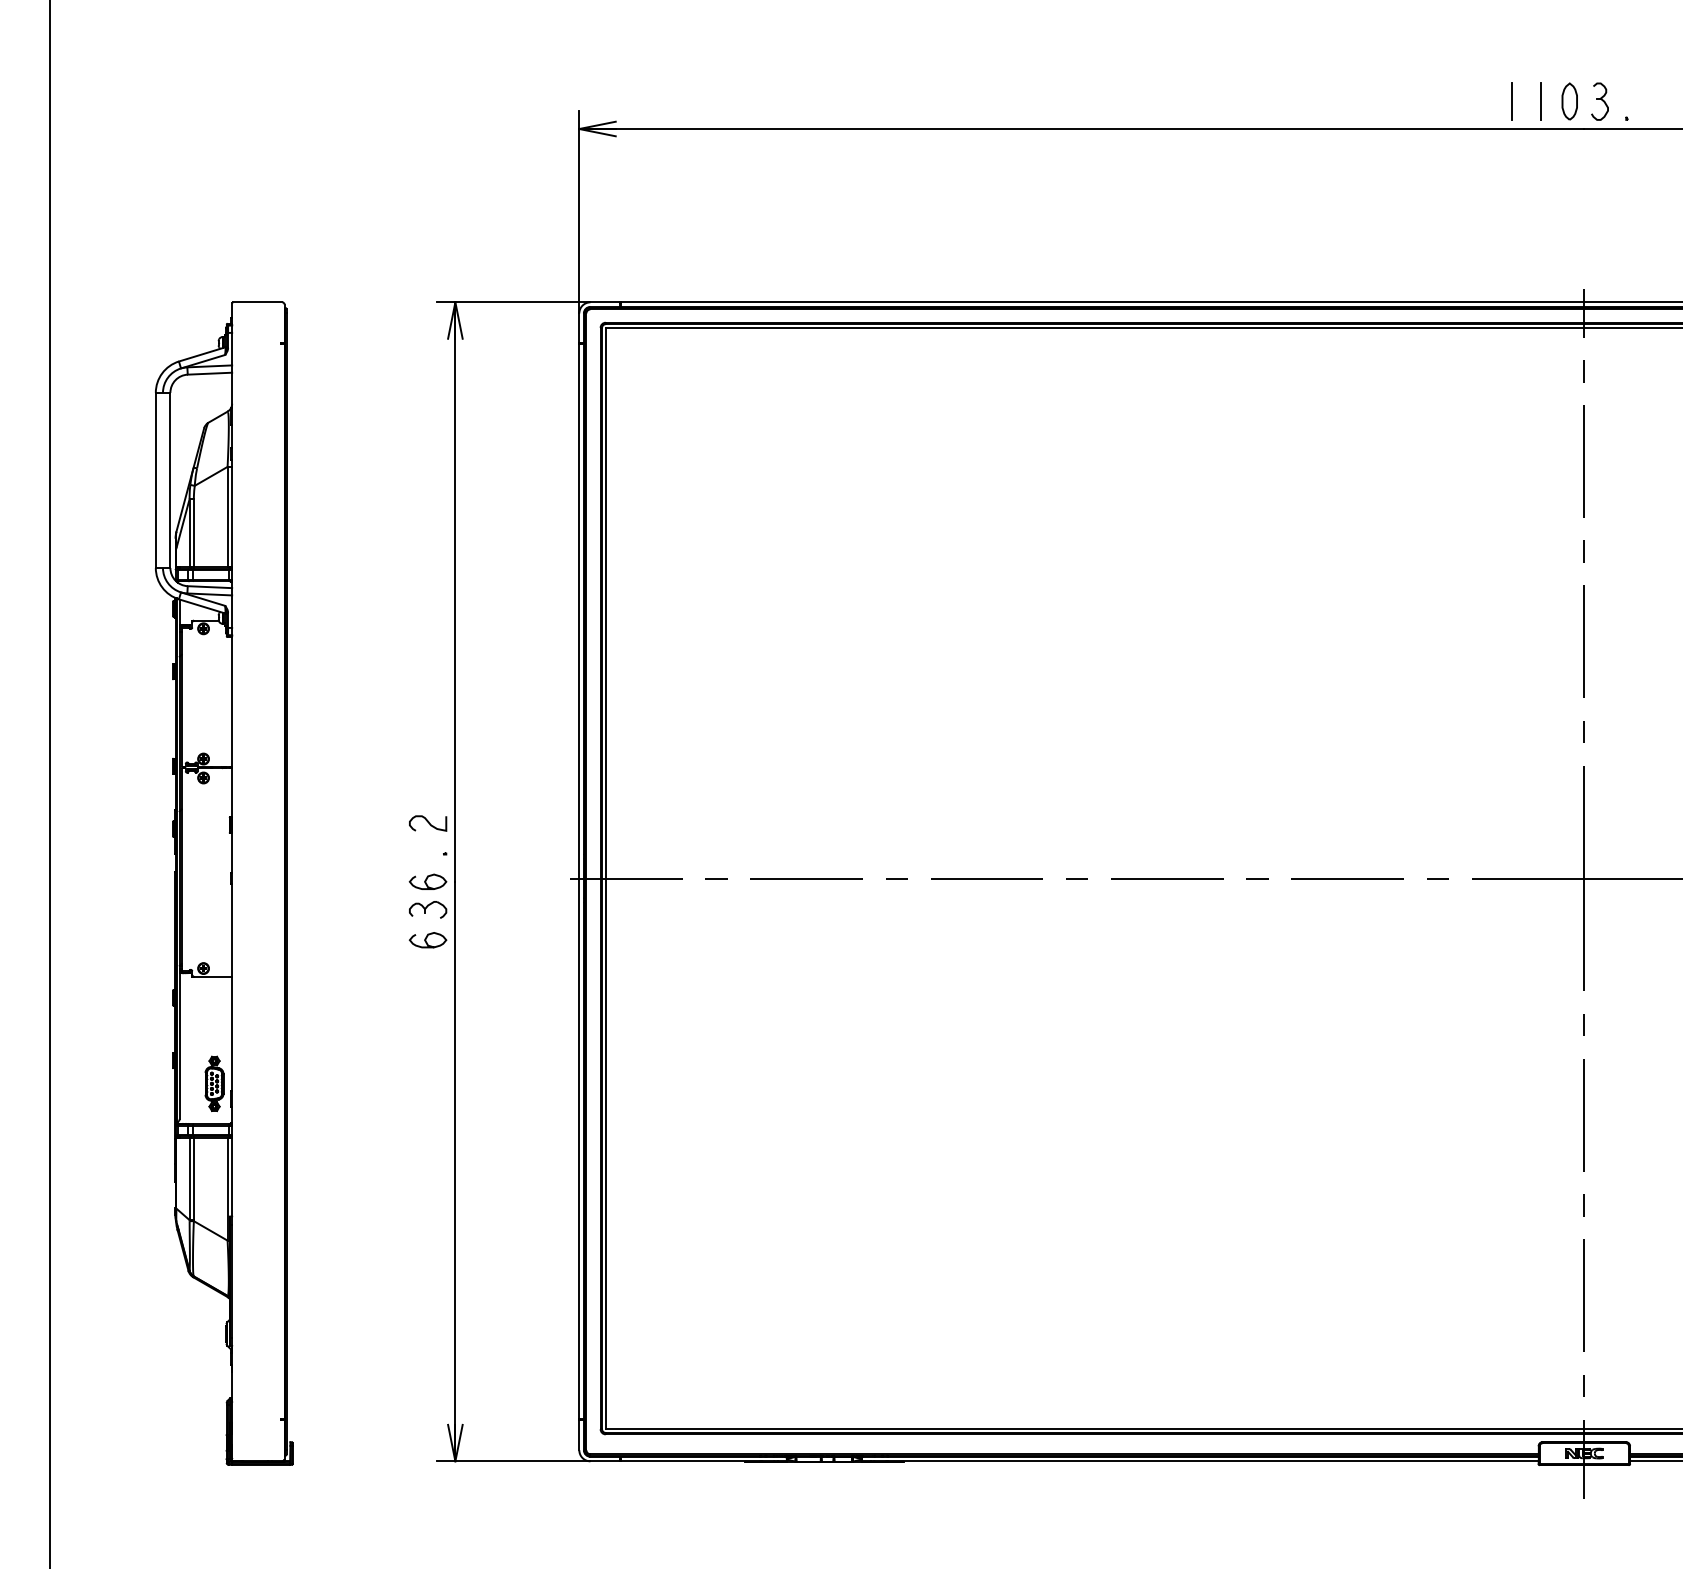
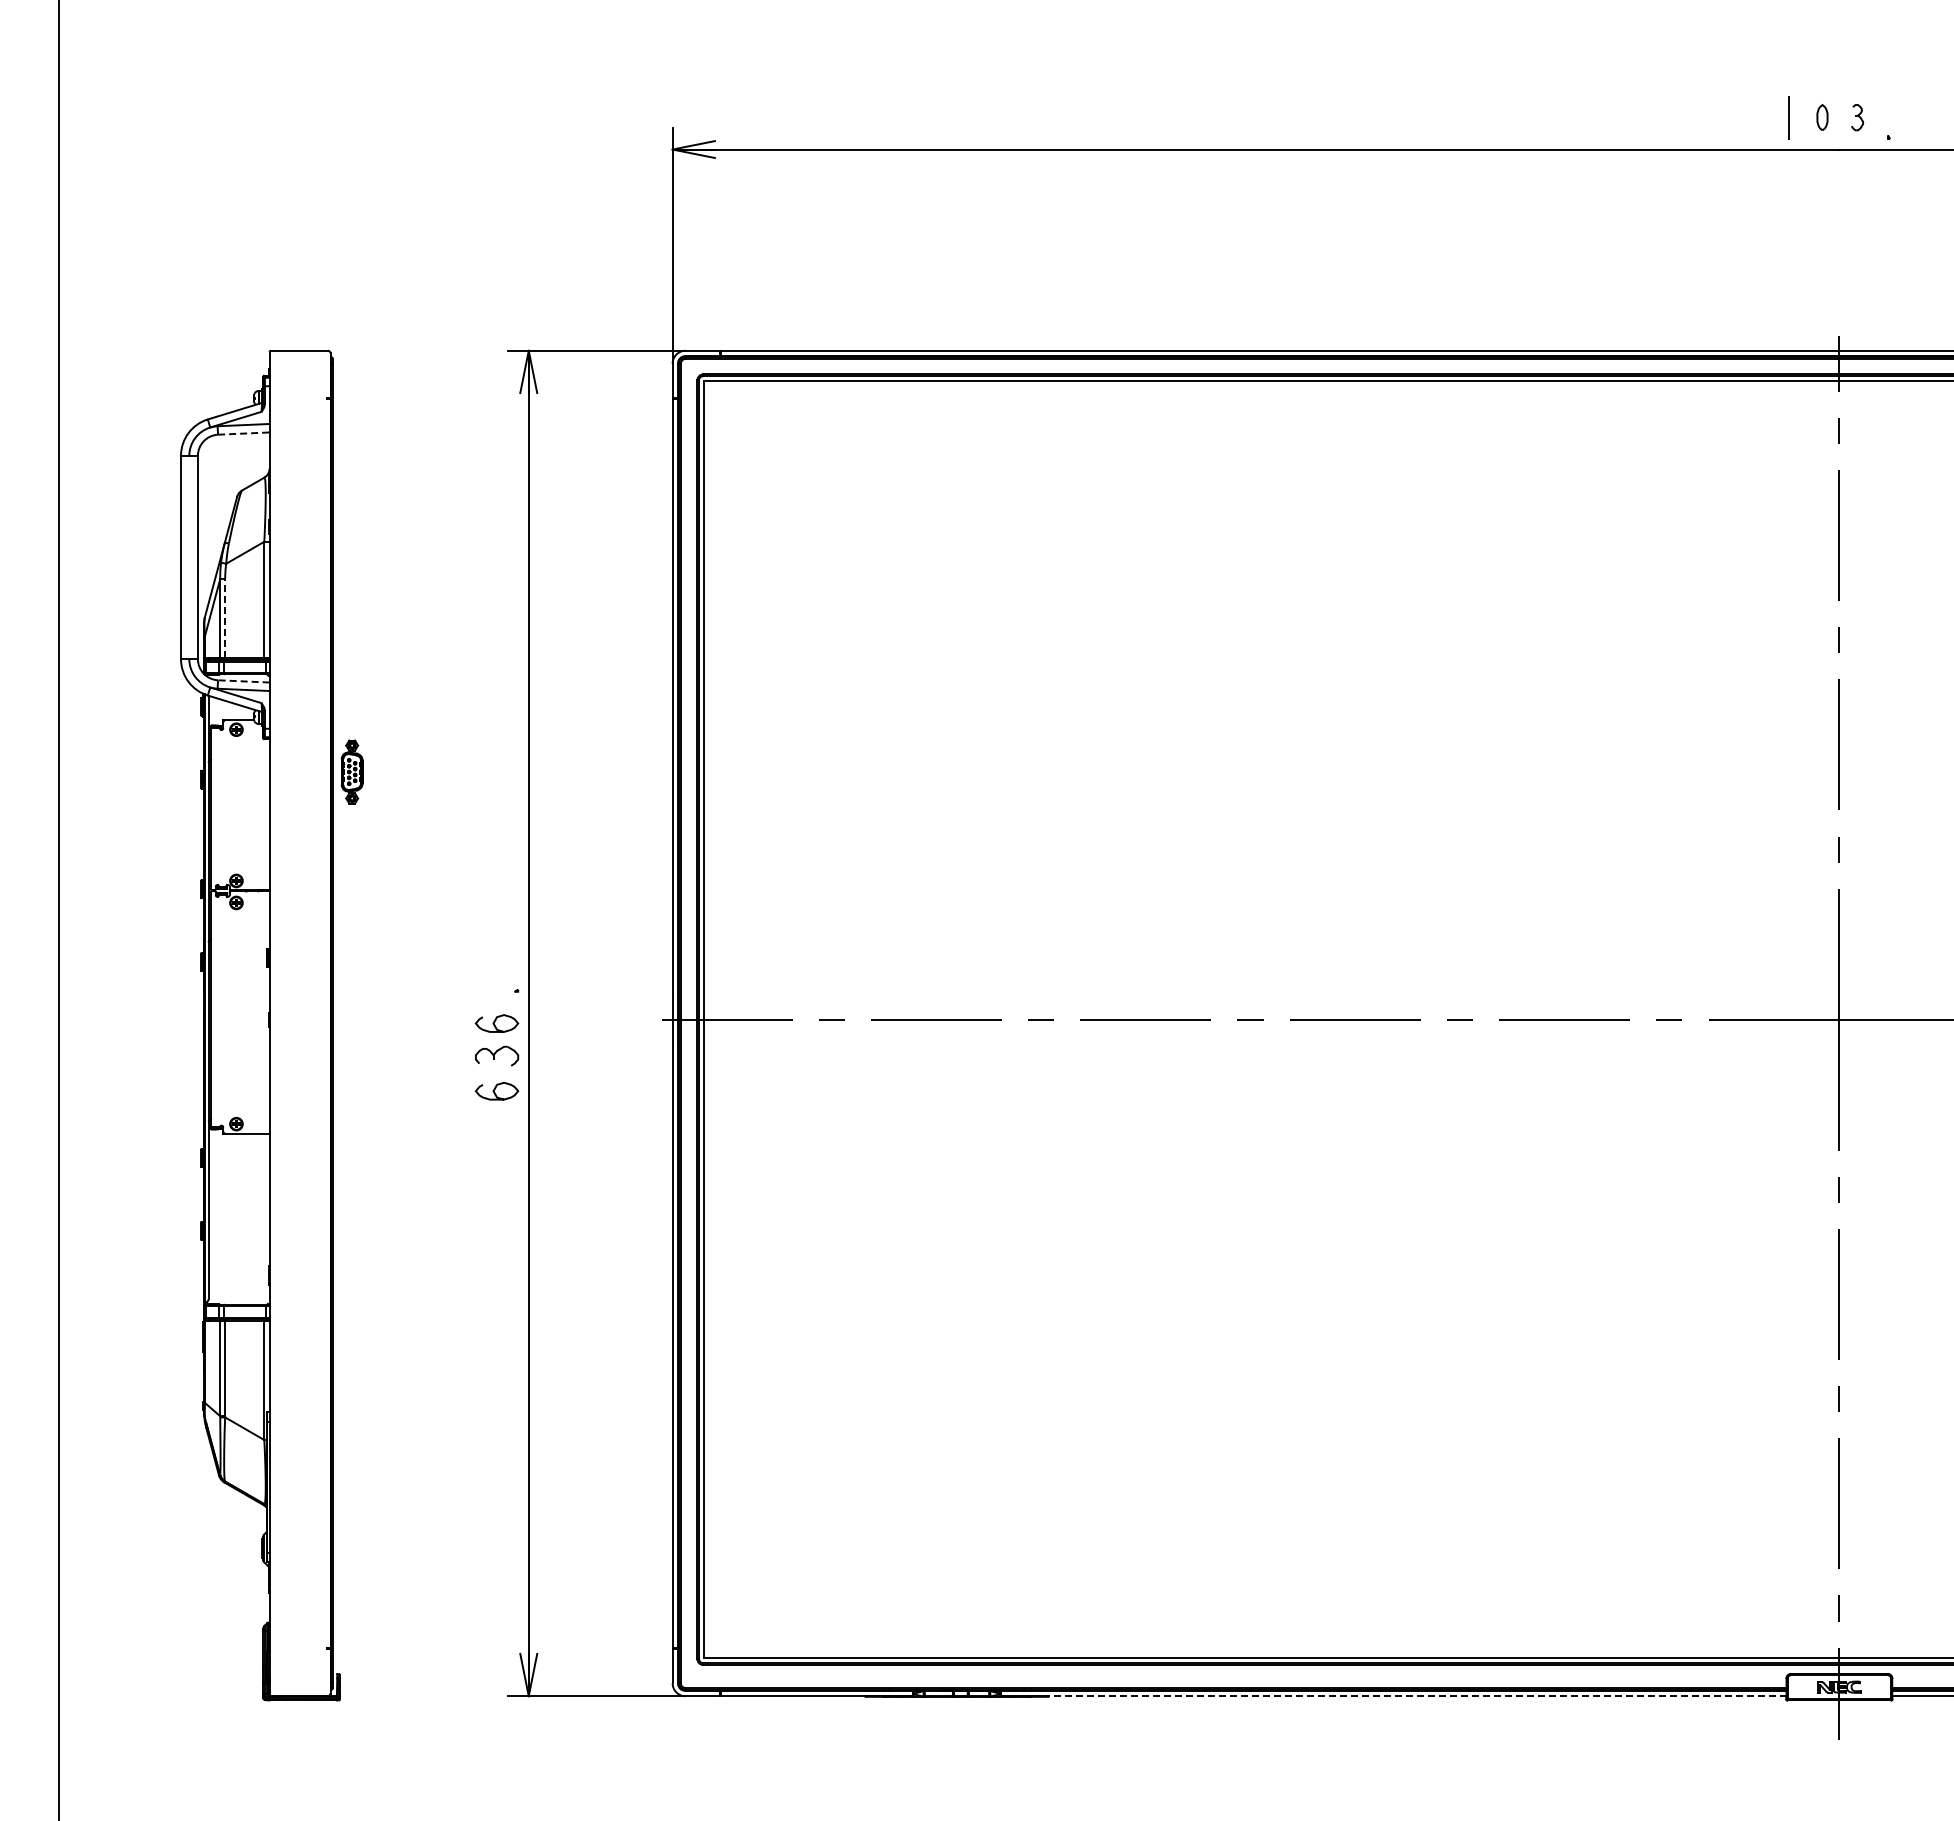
line: (1511, 101) -> (1754, 117), removed
part: (1569, 101) -> (1822, 117), size x0.6
part: (1599, 101) -> (1857, 117), size x0.6
line: (209, 373) -> (243, 433), solid -> dashed
line: (194, 532) -> (225, 618), solid -> dashed
line: (209, 587) -> (243, 681), solid -> dashed
curve: (428, 823) -> (497, 955), removed
part: (213, 1083) -> (351, 771), moved
line: (1200, 1461) -> (1393, 1696), solid -> dashed

